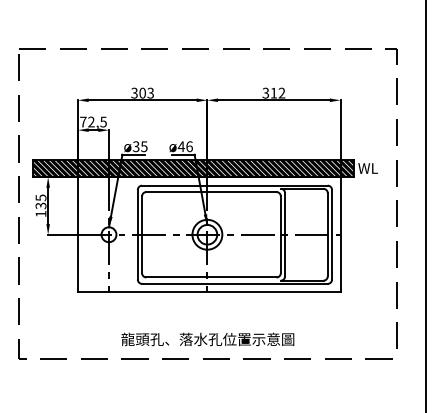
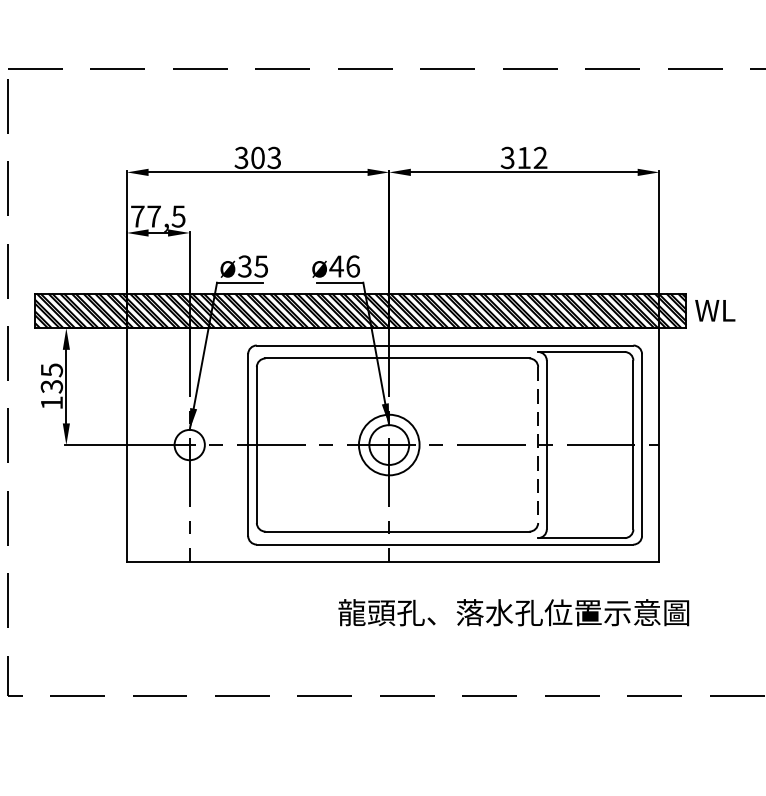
text: (91, 121) -> (154, 215), 72,5 -> 77,5
line: (280, 235) -> (537, 446), solid -> dashed
text: (207, 339) -> (513, 612), moved

